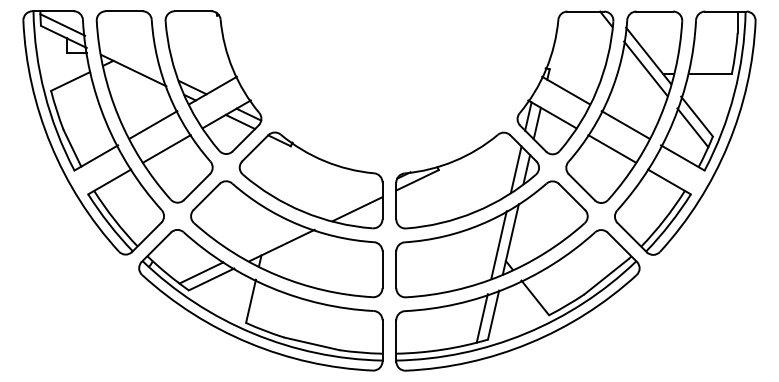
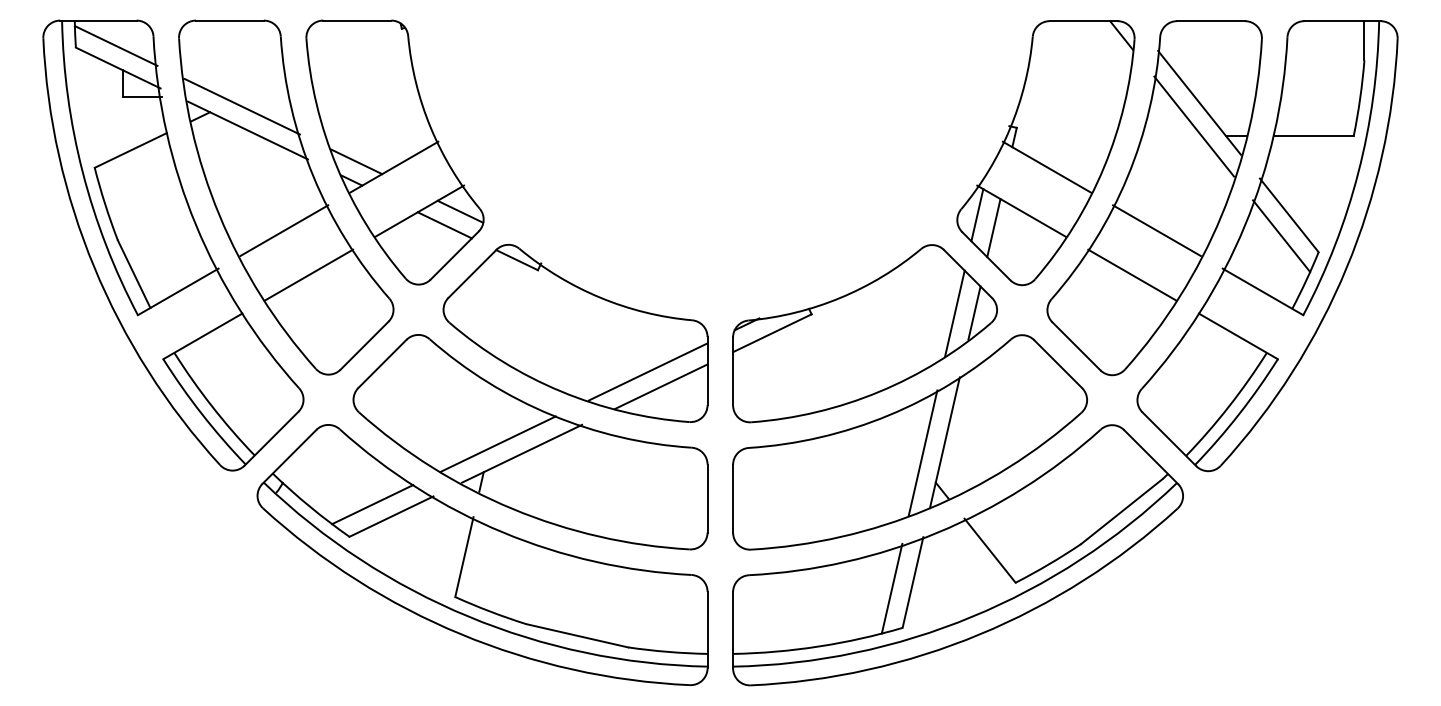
line: (130, 57) -> (241, 106), added
line: (350, 200) -> (648, 370), added
line: (269, 240) -> (498, 444), added

